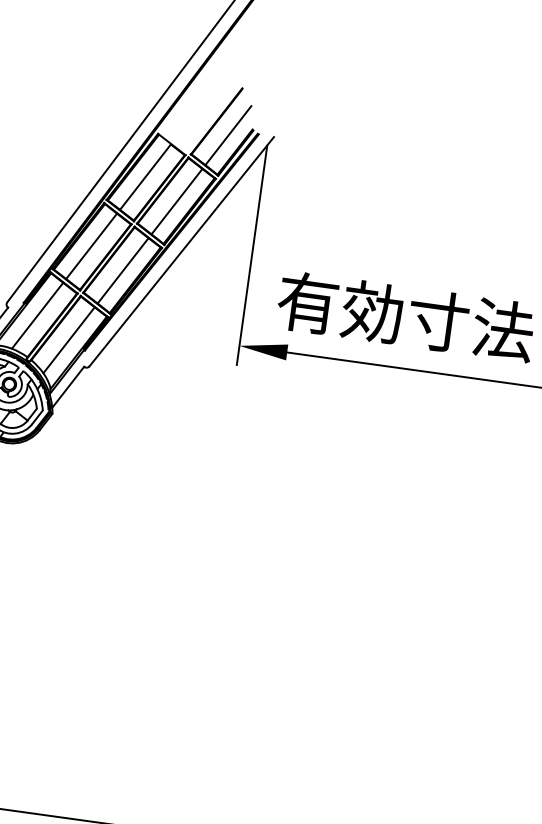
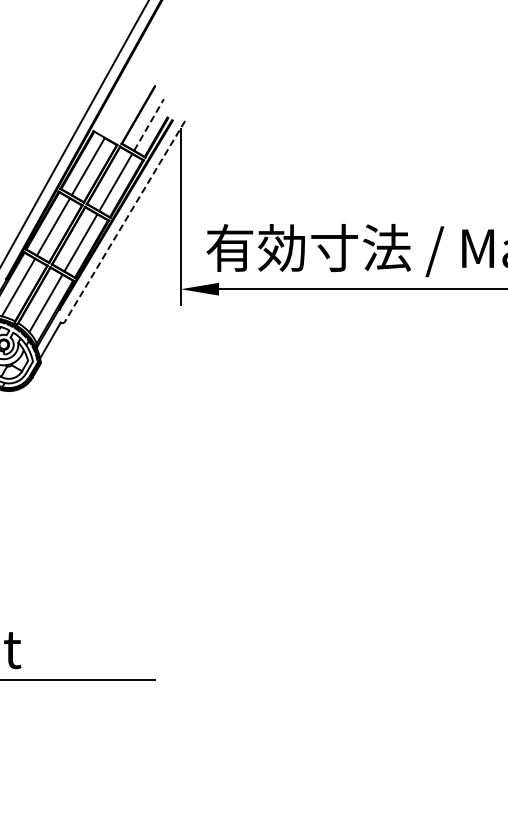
line: (229, 135) -> (149, 124), solid -> dashed
line: (182, 251) -> (125, 221), solid -> dashed

